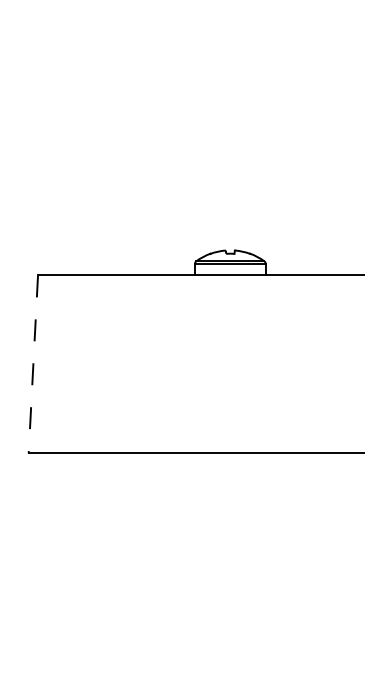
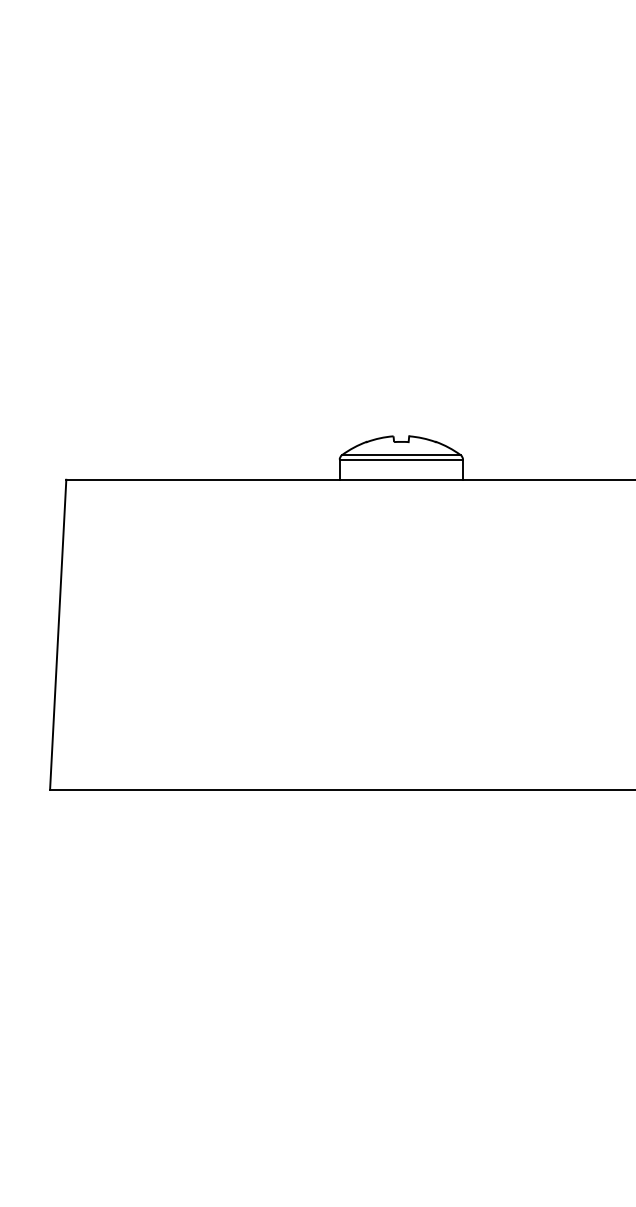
line: (33, 364) -> (58, 634), dashed -> solid

